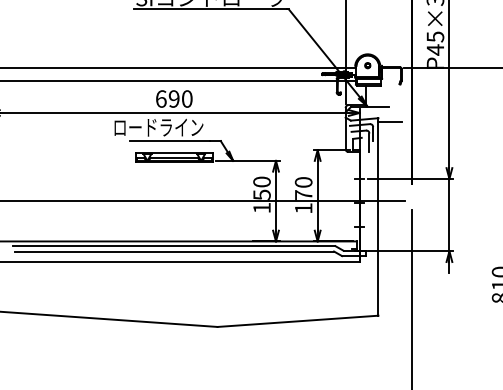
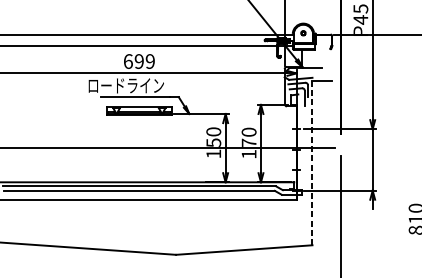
text: (186, 98) -> (149, 61), 690 -> 699
line: (378, 216) -> (312, 161), solid -> dashed

